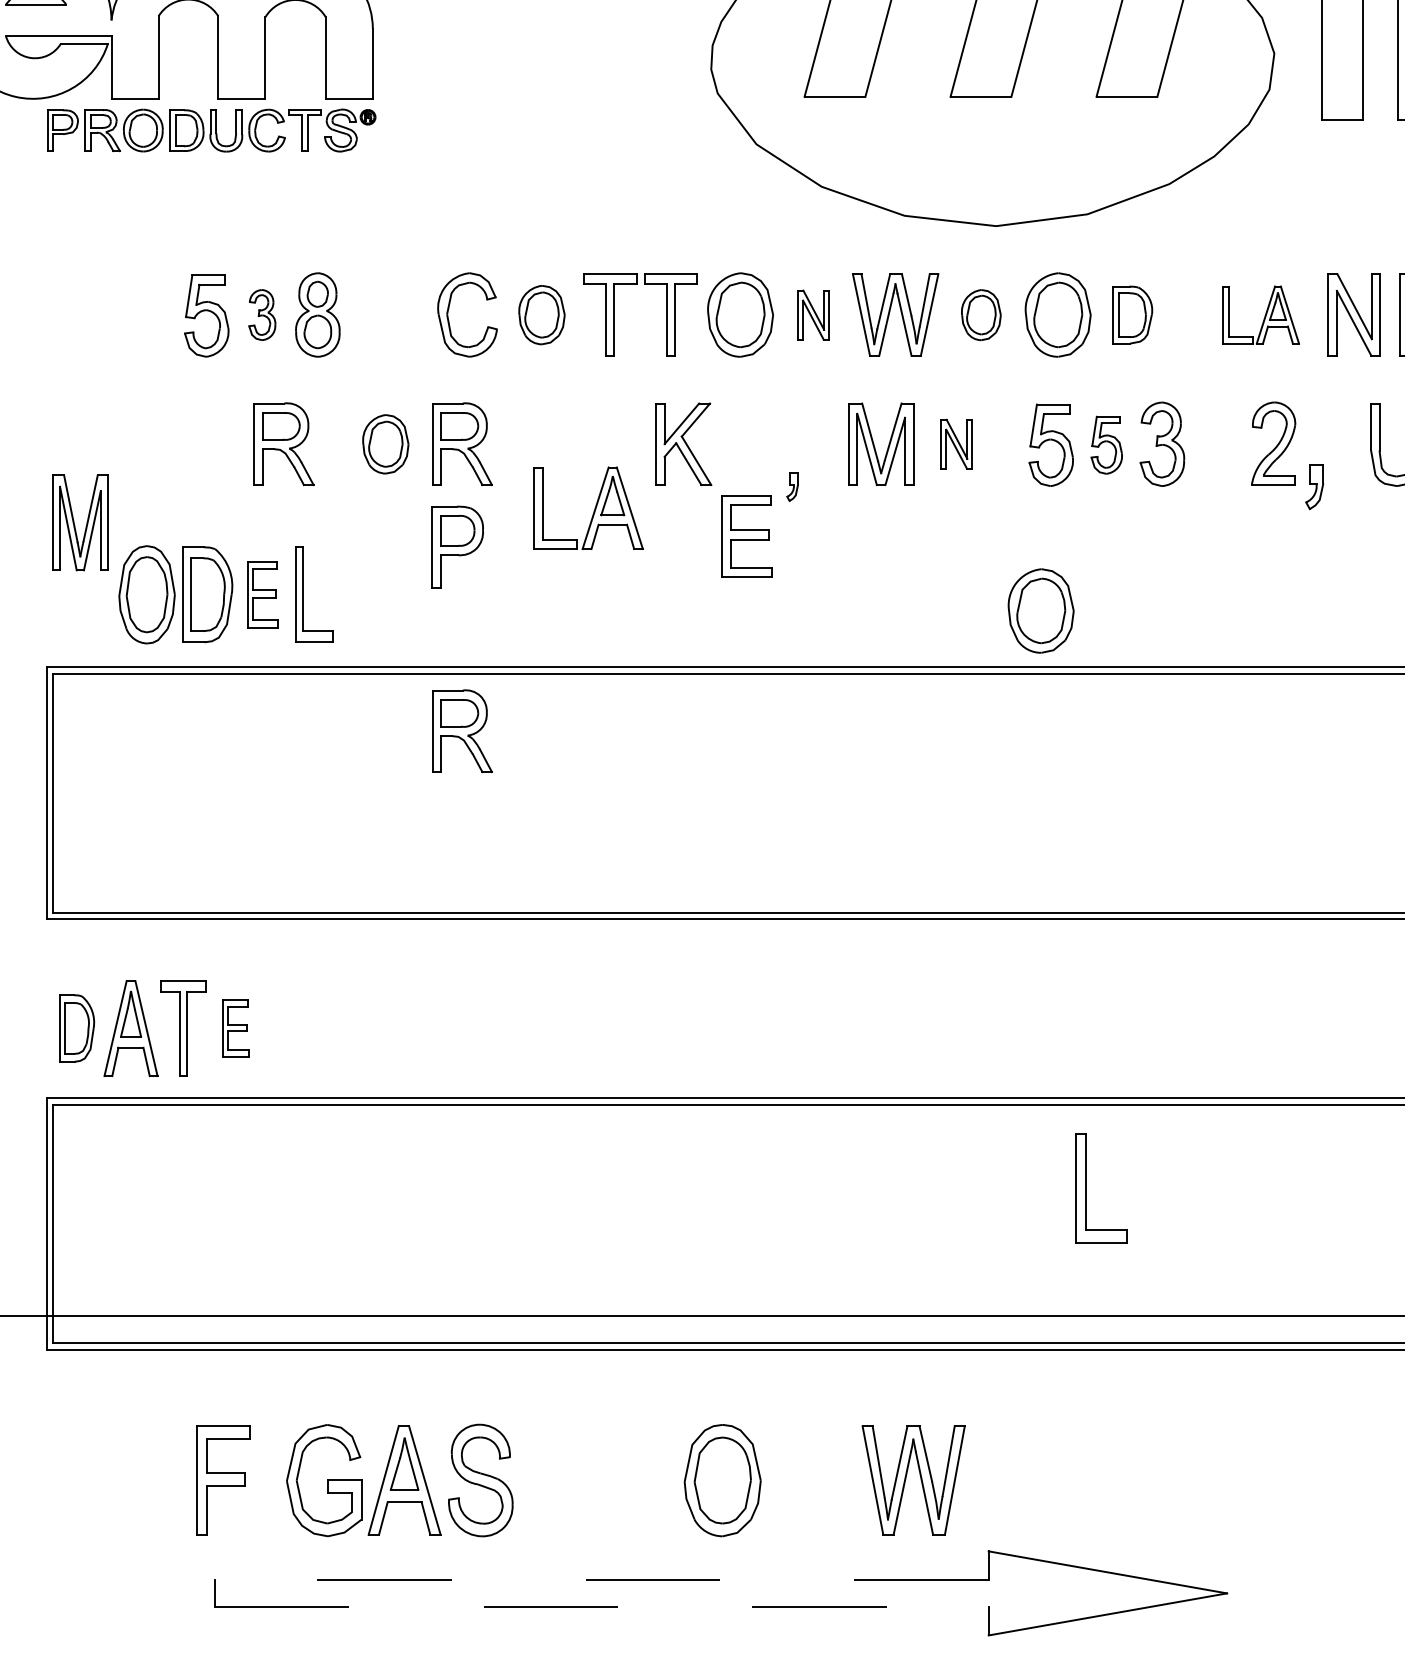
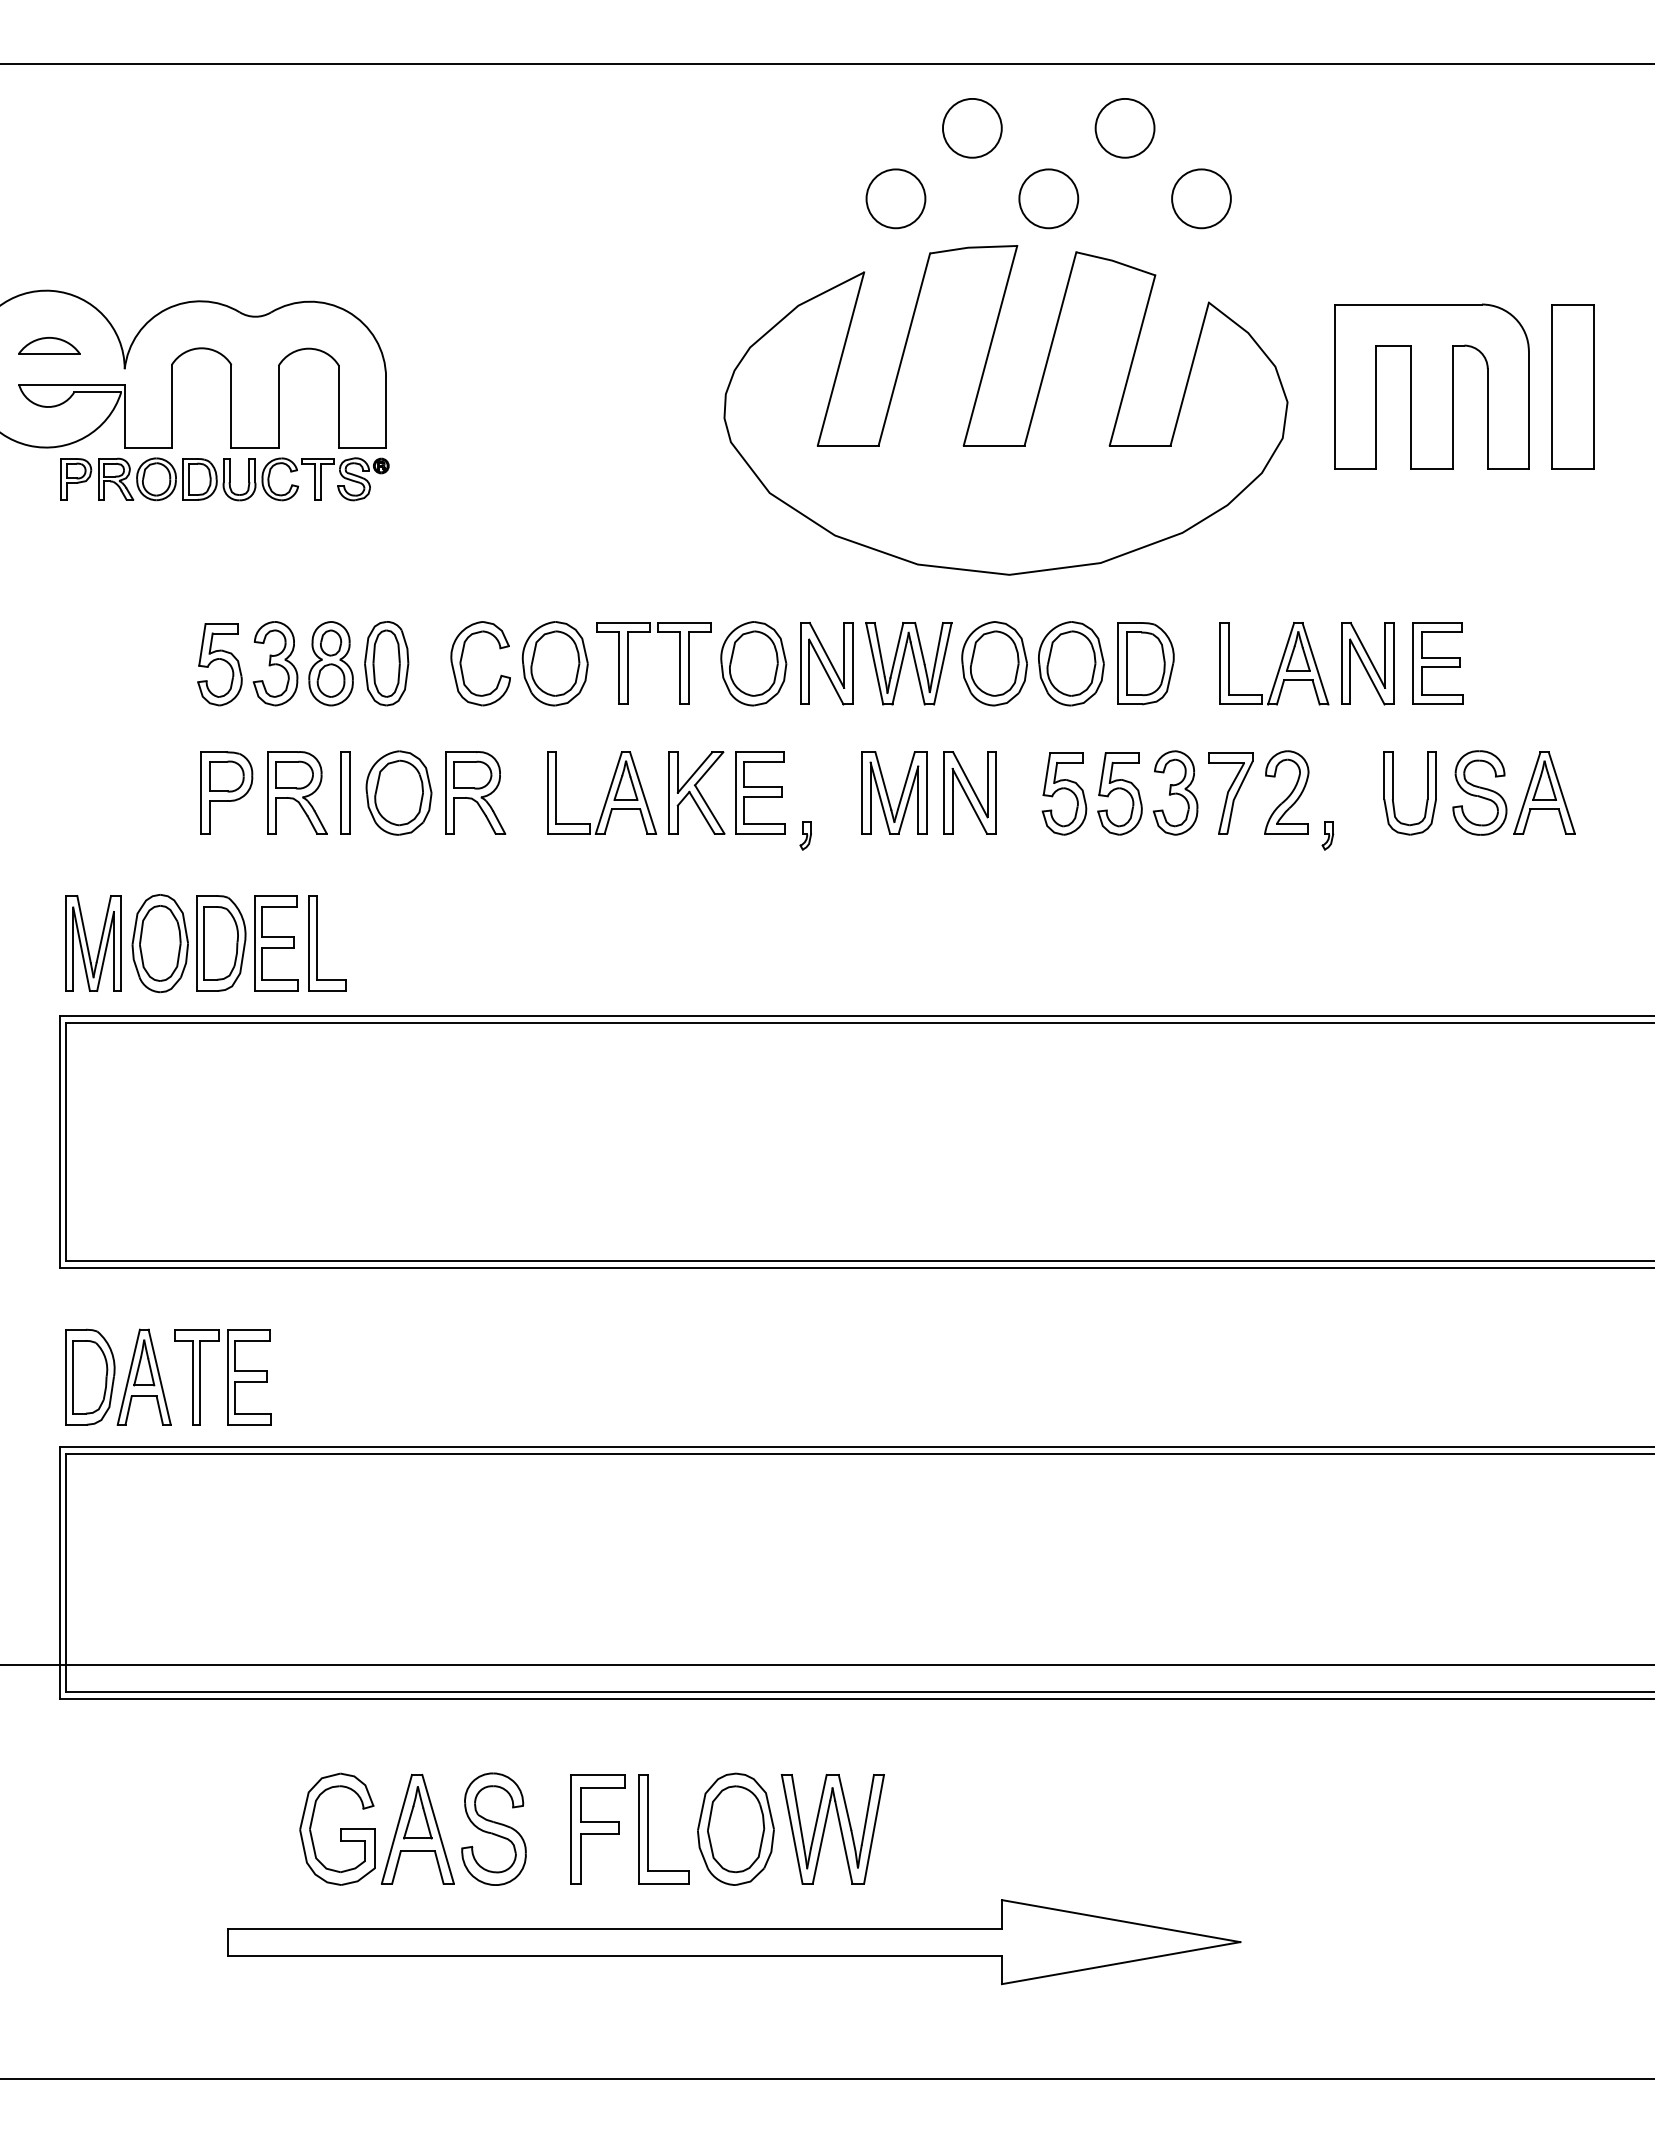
part: (262, 314) -> (275, 663), size x1.67
part: (373, 314) -> (386, 663), added
part: (541, 314) -> (554, 663), size x1.43
part: (813, 314) -> (826, 663), size x1.67
part: (981, 314) -> (994, 663), size x1.67
part: (1132, 314) -> (1145, 663), size x1.43
part: (1261, 314) -> (1274, 663), size x1.43
part: (332, 443) -> (345, 792), added
part: (385, 443) -> (398, 792), size x1.43
part: (956, 443) -> (969, 792), size x1.67
part: (1106, 444) -> (1119, 793), size x1.43
part: (1217, 444) -> (1230, 793), added
part: (1314, 486) -> (1327, 835), size x0.62
part: (589, 507) -> (602, 792), moved
part: (80, 522) -> (93, 943), moved
part: (747, 535) -> (760, 792), moved
part: (457, 546) -> (226, 792), moved
part: (263, 594) -> (276, 943), size x1.43
part: (1041, 610) -> (1054, 959), removed
part: (462, 730) -> (475, 1079), removed
part: (77, 1027) -> (90, 1376), size x1.43
part: (236, 1028) -> (249, 1377), size x1.67
part: (1086, 1188) -> (648, 1829), moved
part: (223, 1480) -> (597, 1829), moved
part: (906, 1480) -> (825, 1829), moved
line: (602, 1579) -> (615, 1928), dashed -> solid
line: (602, 1606) -> (615, 1955), dashed -> solid

